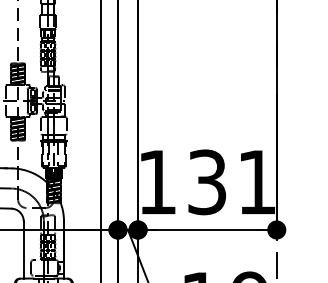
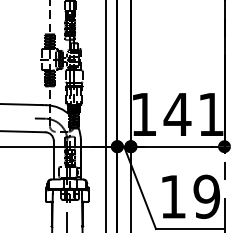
text: (207, 182) -> (177, 114), 131 -> 141

